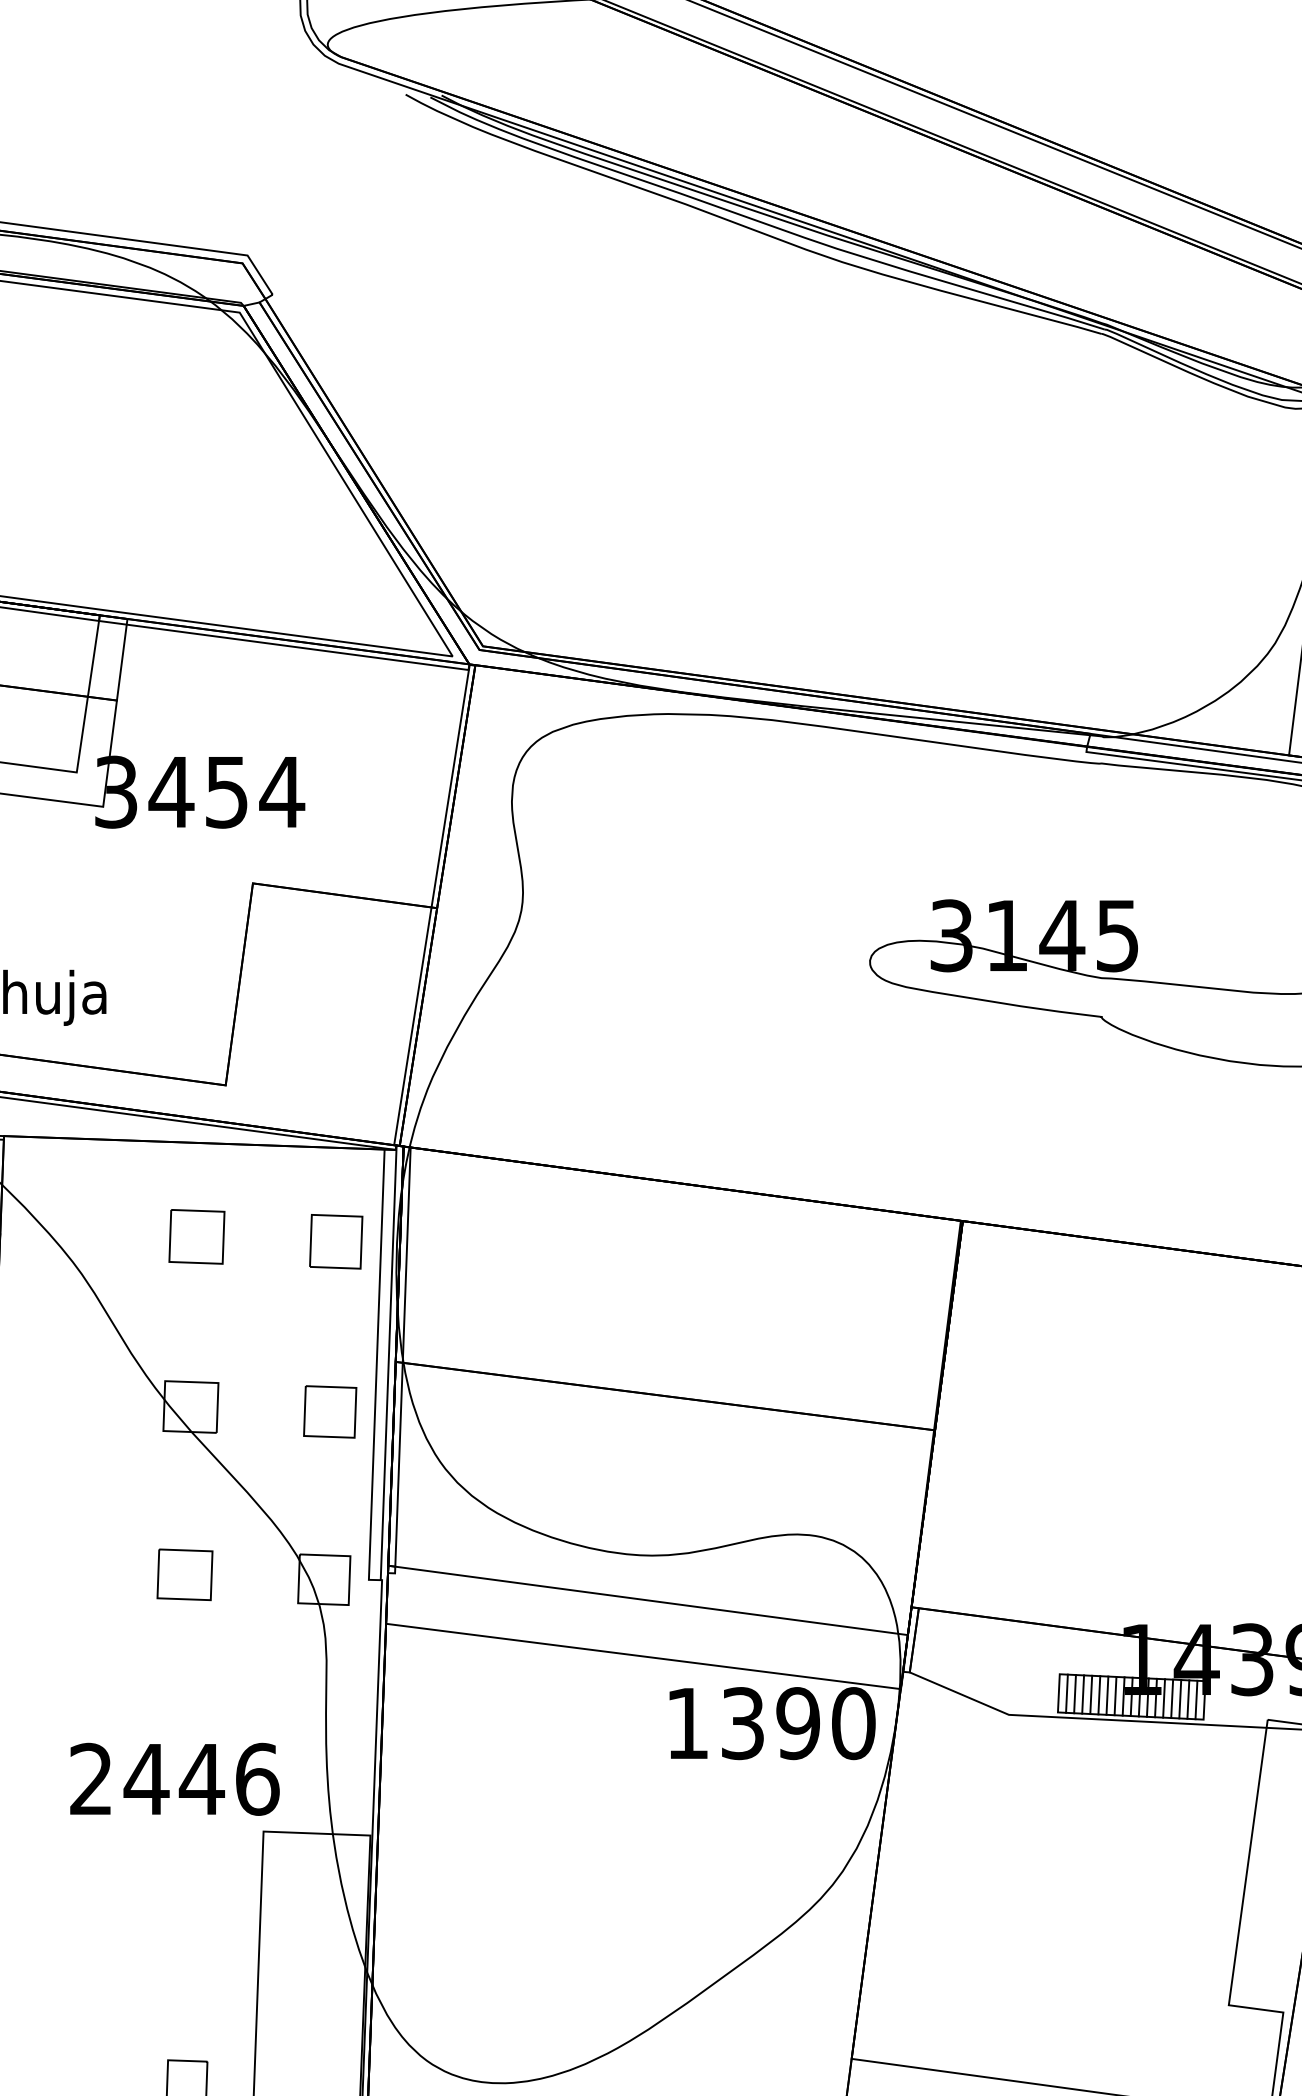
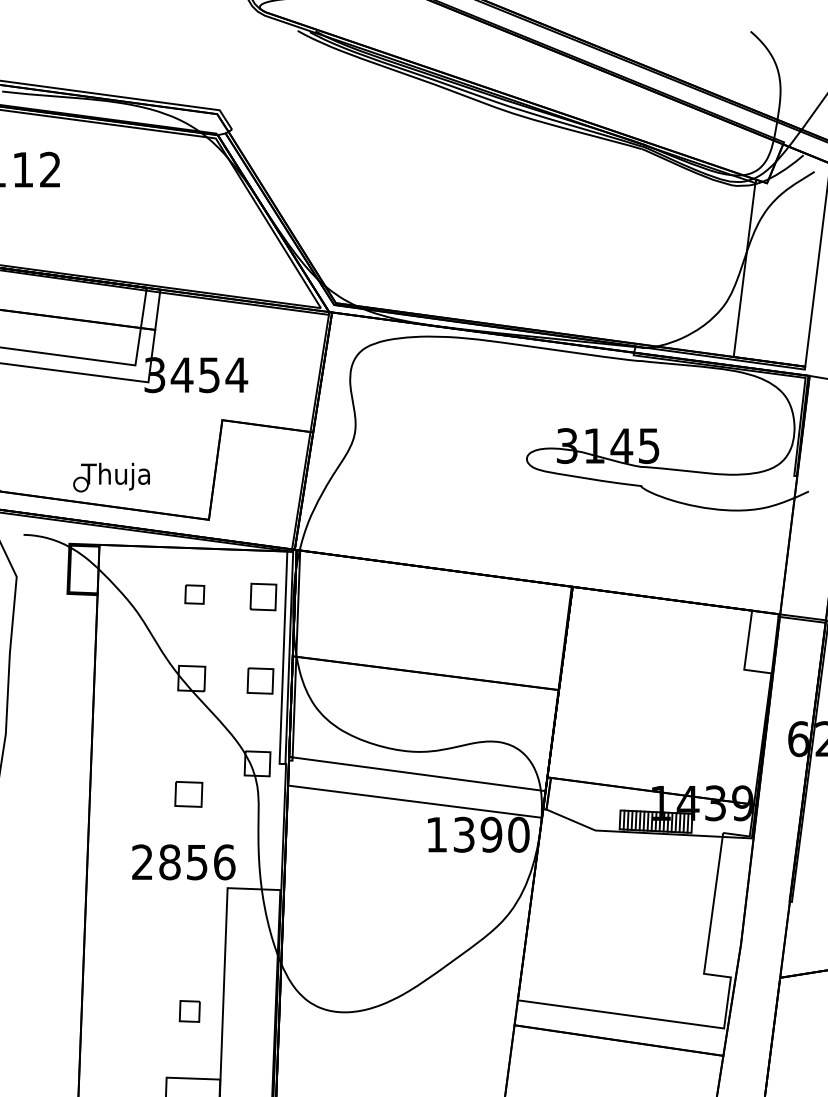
part: (196, 1236) -> (194, 594), size x0.7
part: (184, 1574) -> (188, 794), moved
text: (174, 1779) -> (183, 862), 2446 -> 2856

